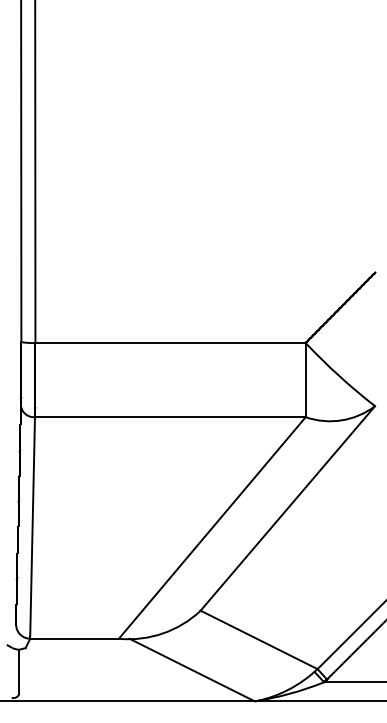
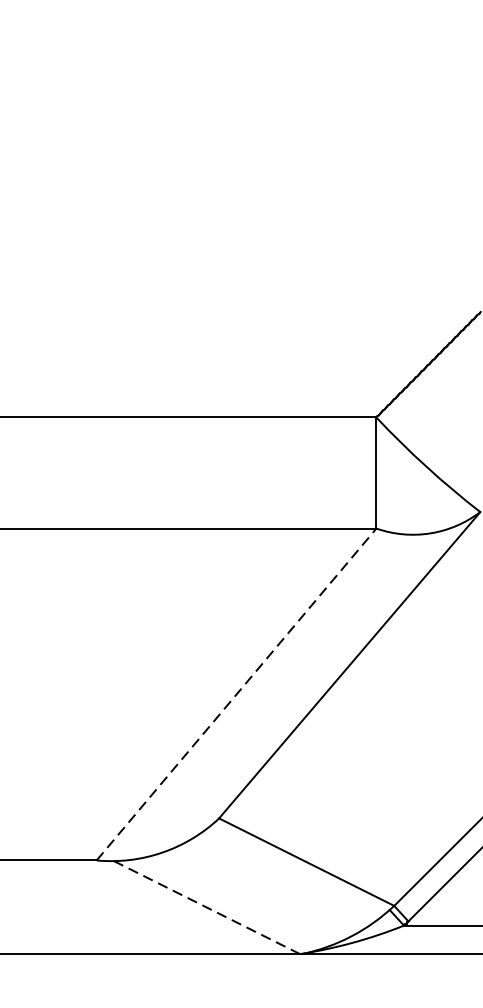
line: (212, 527) -> (236, 693), solid -> dashed
line: (192, 670) -> (206, 907), solid -> dashed

